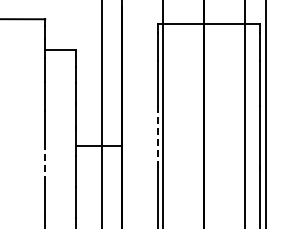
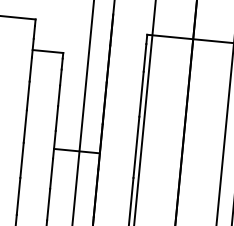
line: (157, 136) -> (136, 146), dashed -> solid
line: (45, 160) -> (22, 160), dashed -> solid

